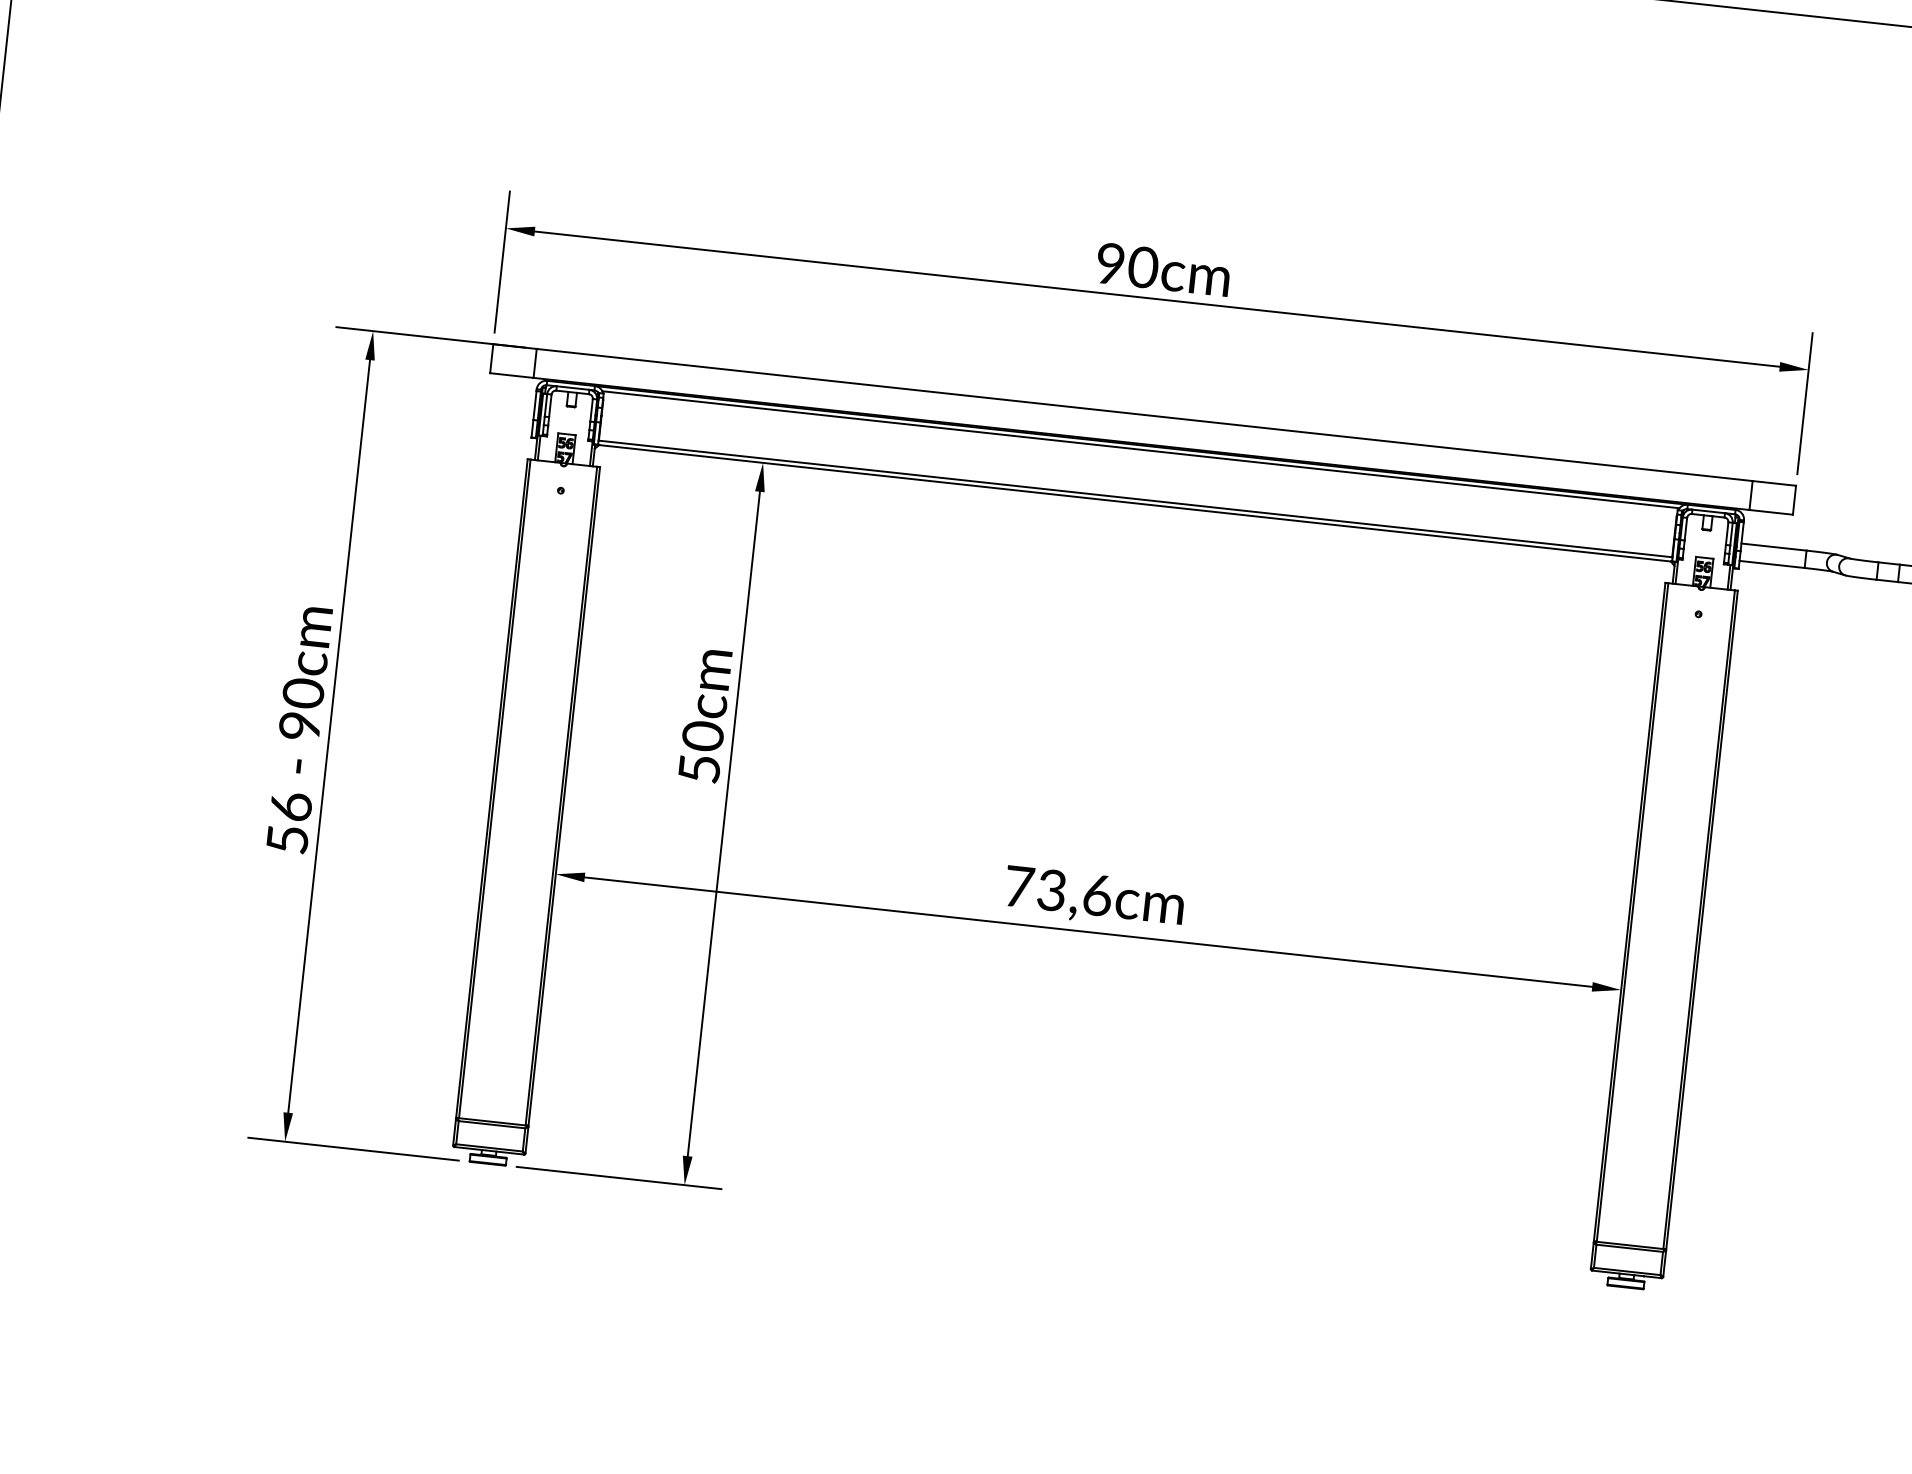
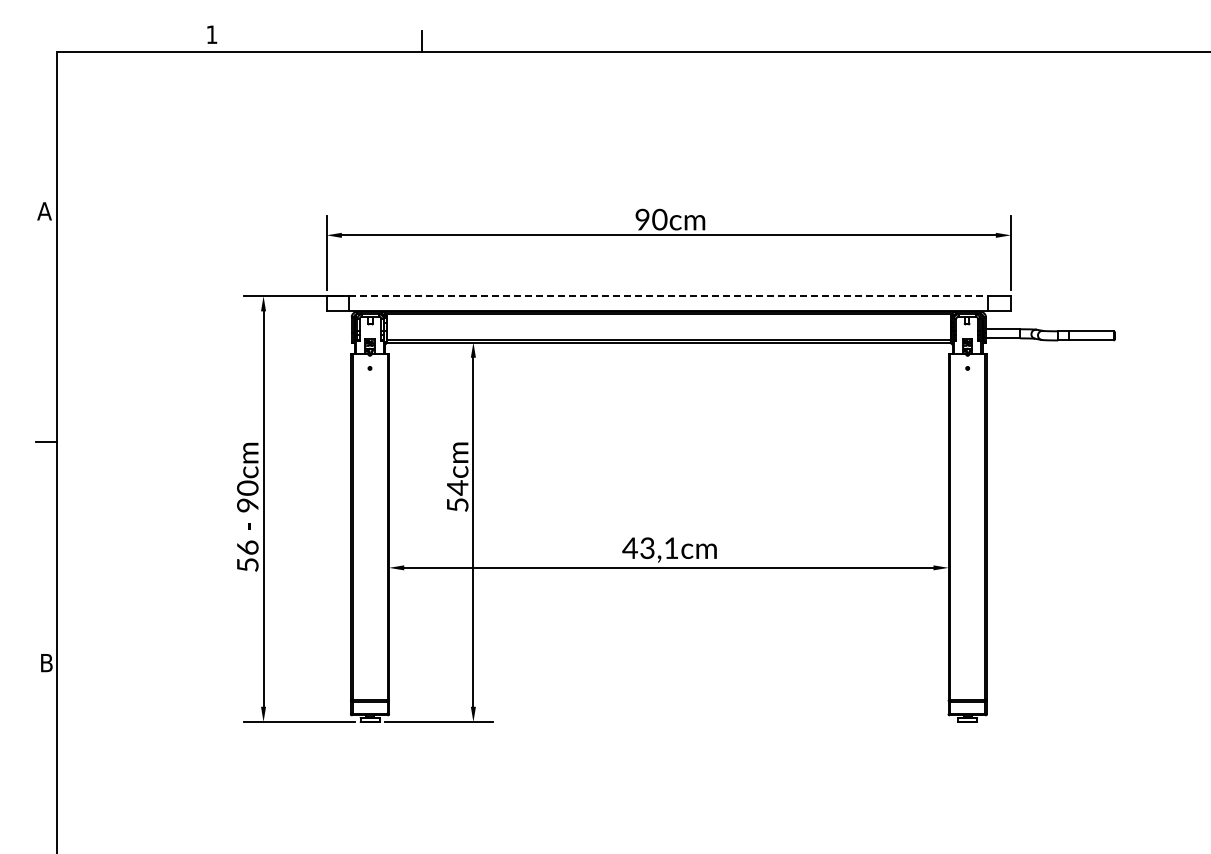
line: (1145, 415) -> (669, 296), solid -> dashed
text: (702, 735) -> (457, 487), 50cm -> 54cm
text: (1057, 891) -> (650, 548), 73,6cm -> 43,1cm

